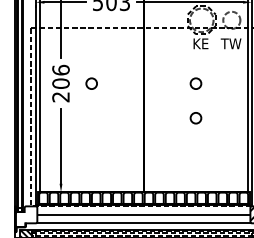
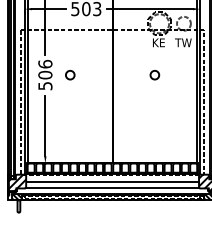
text: (61, 97) -> (45, 86), 206 -> 506
circle: (195, 118) -> (154, 103), removed
hatch: (26, 215) -> (17, 182), added

